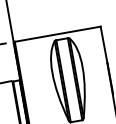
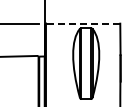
line: (57, 34) -> (83, 23), solid -> dashed

